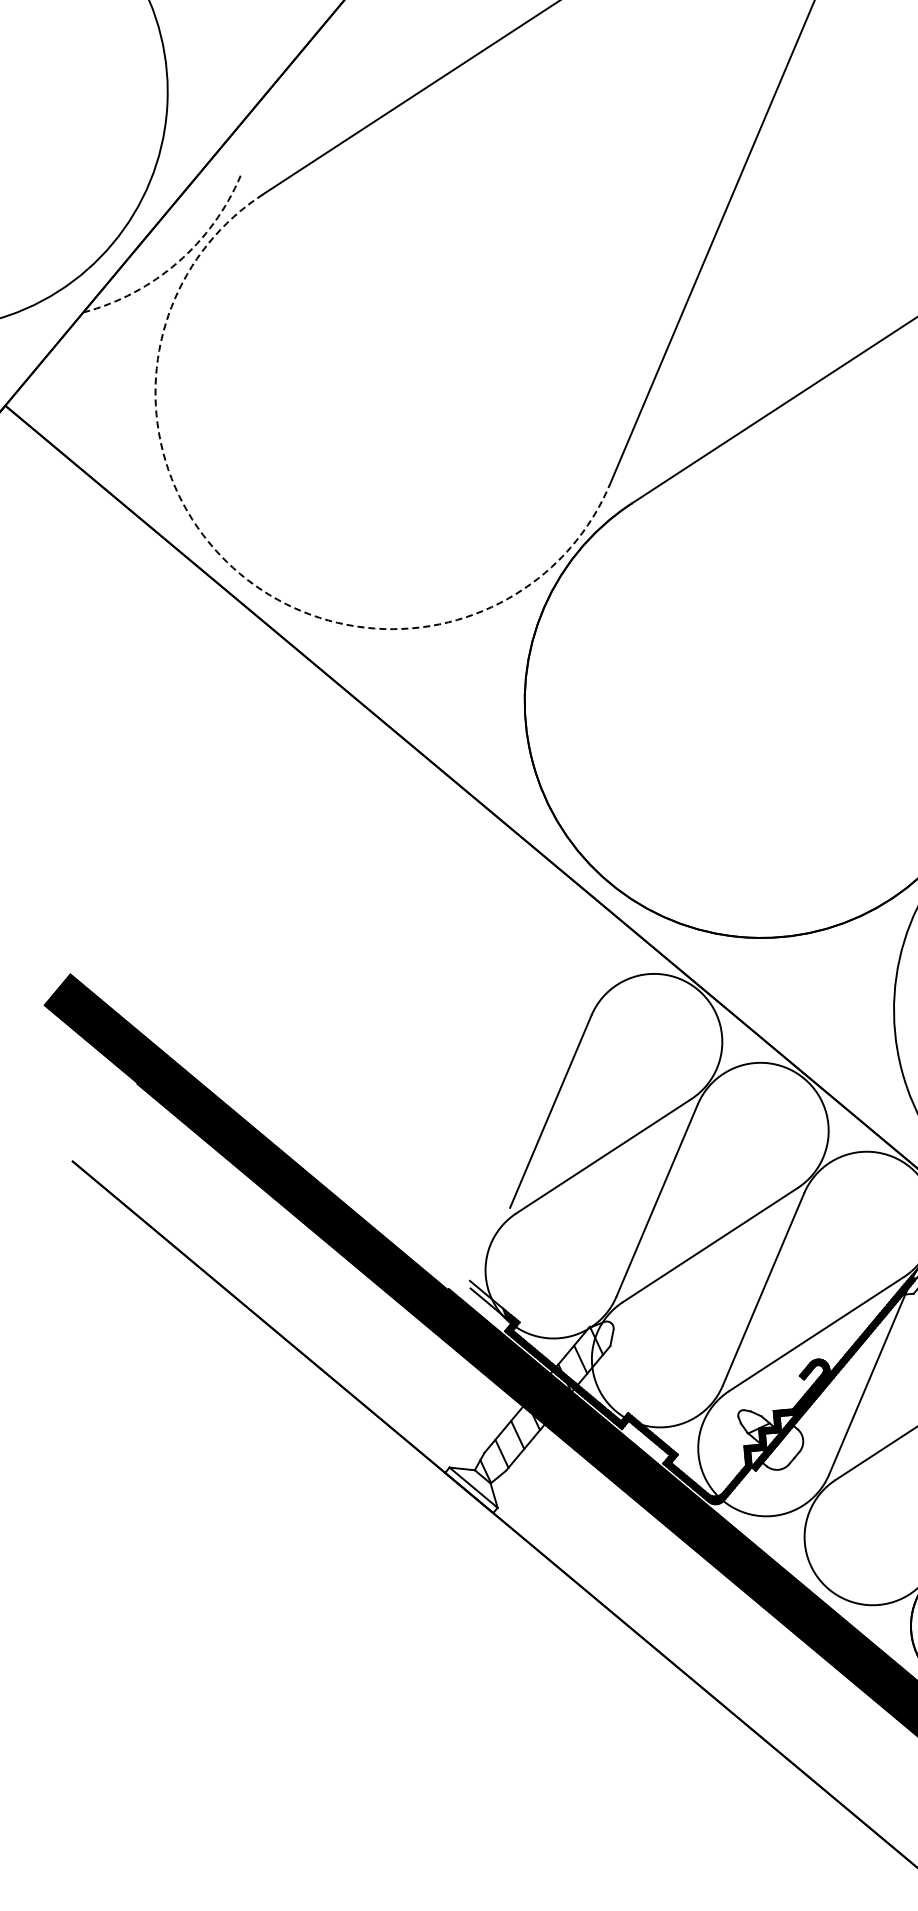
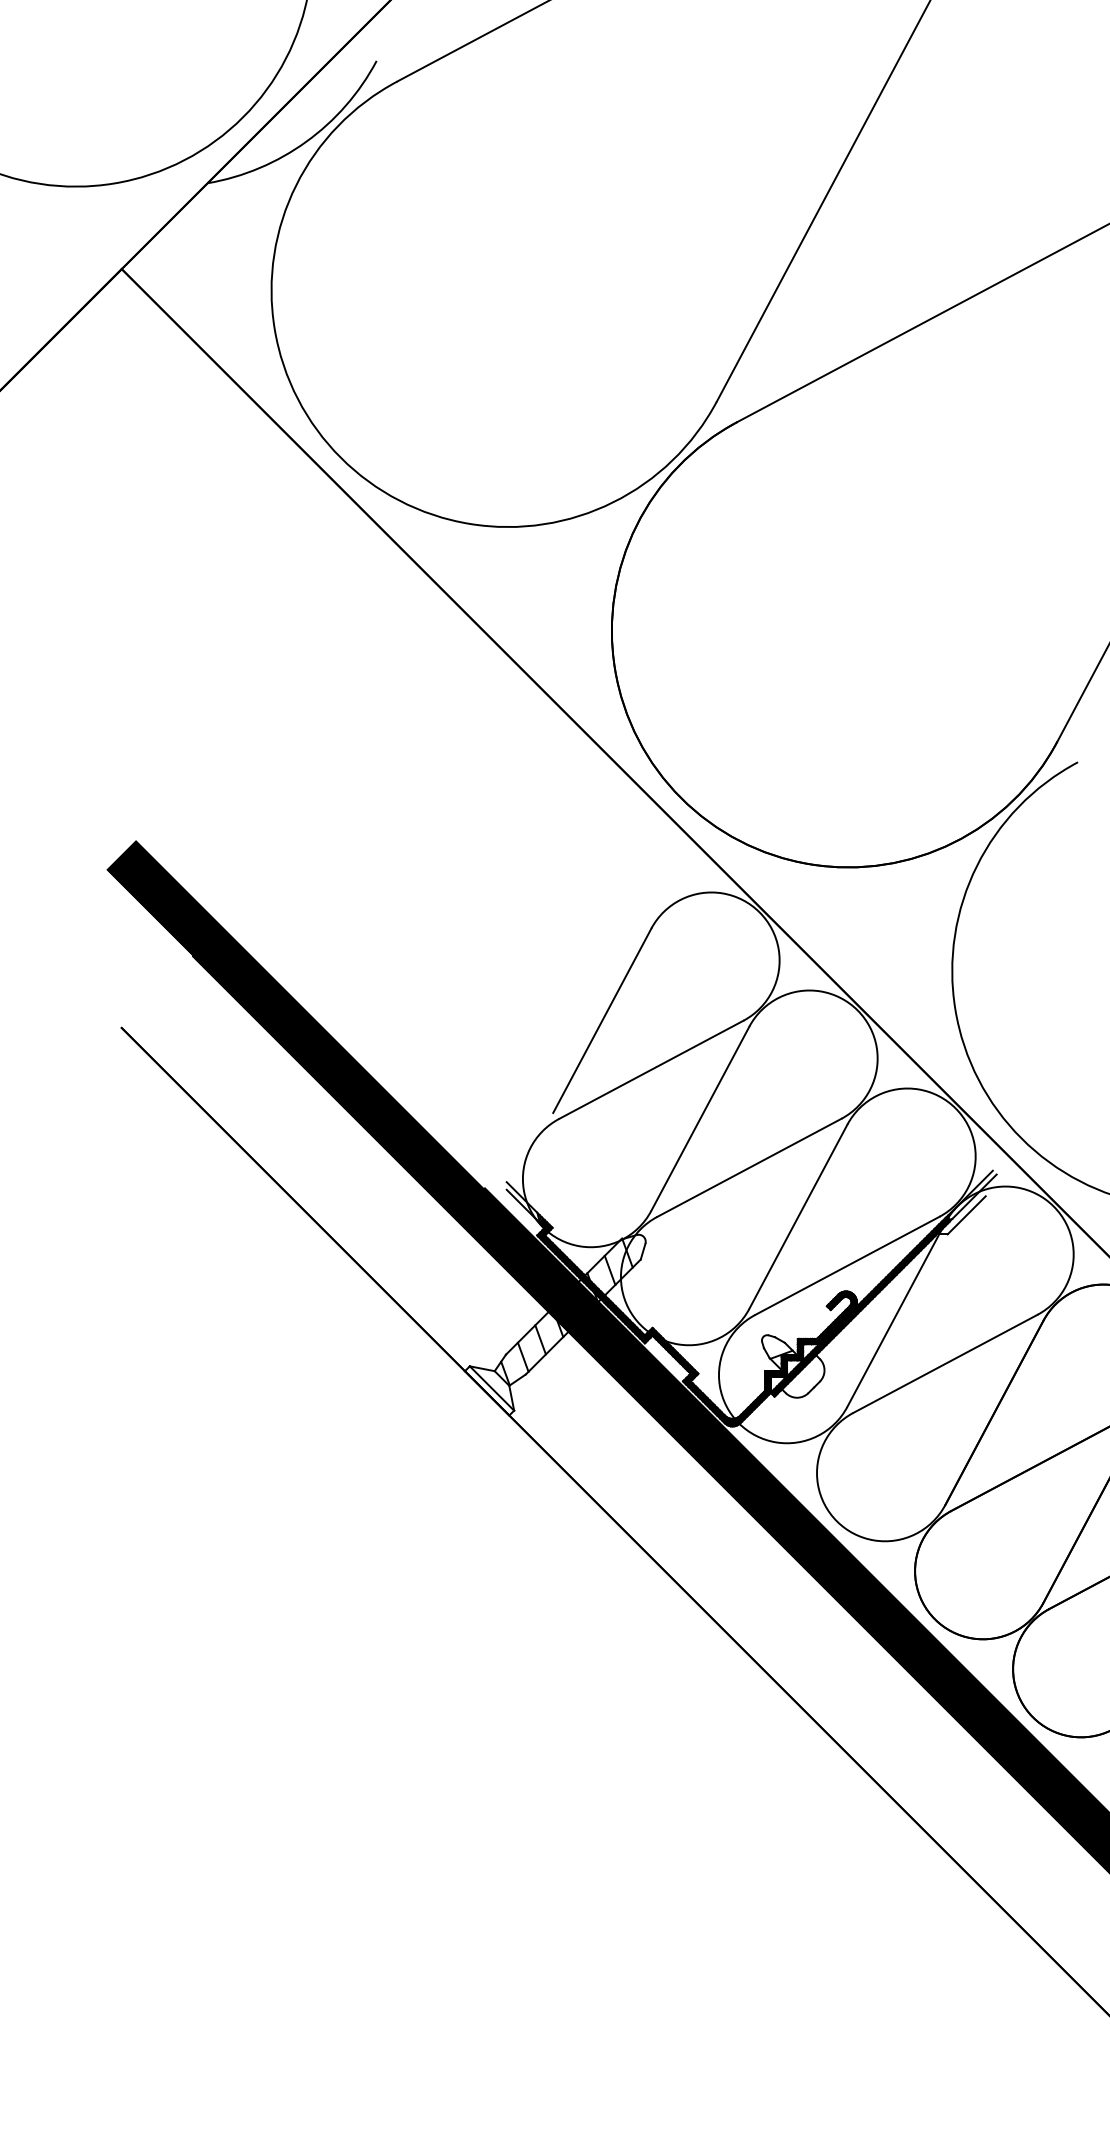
arc: (178, 262) -> (306, 141), dashed -> solid
arc: (239, 573) -> (340, 457), dashed -> solid

